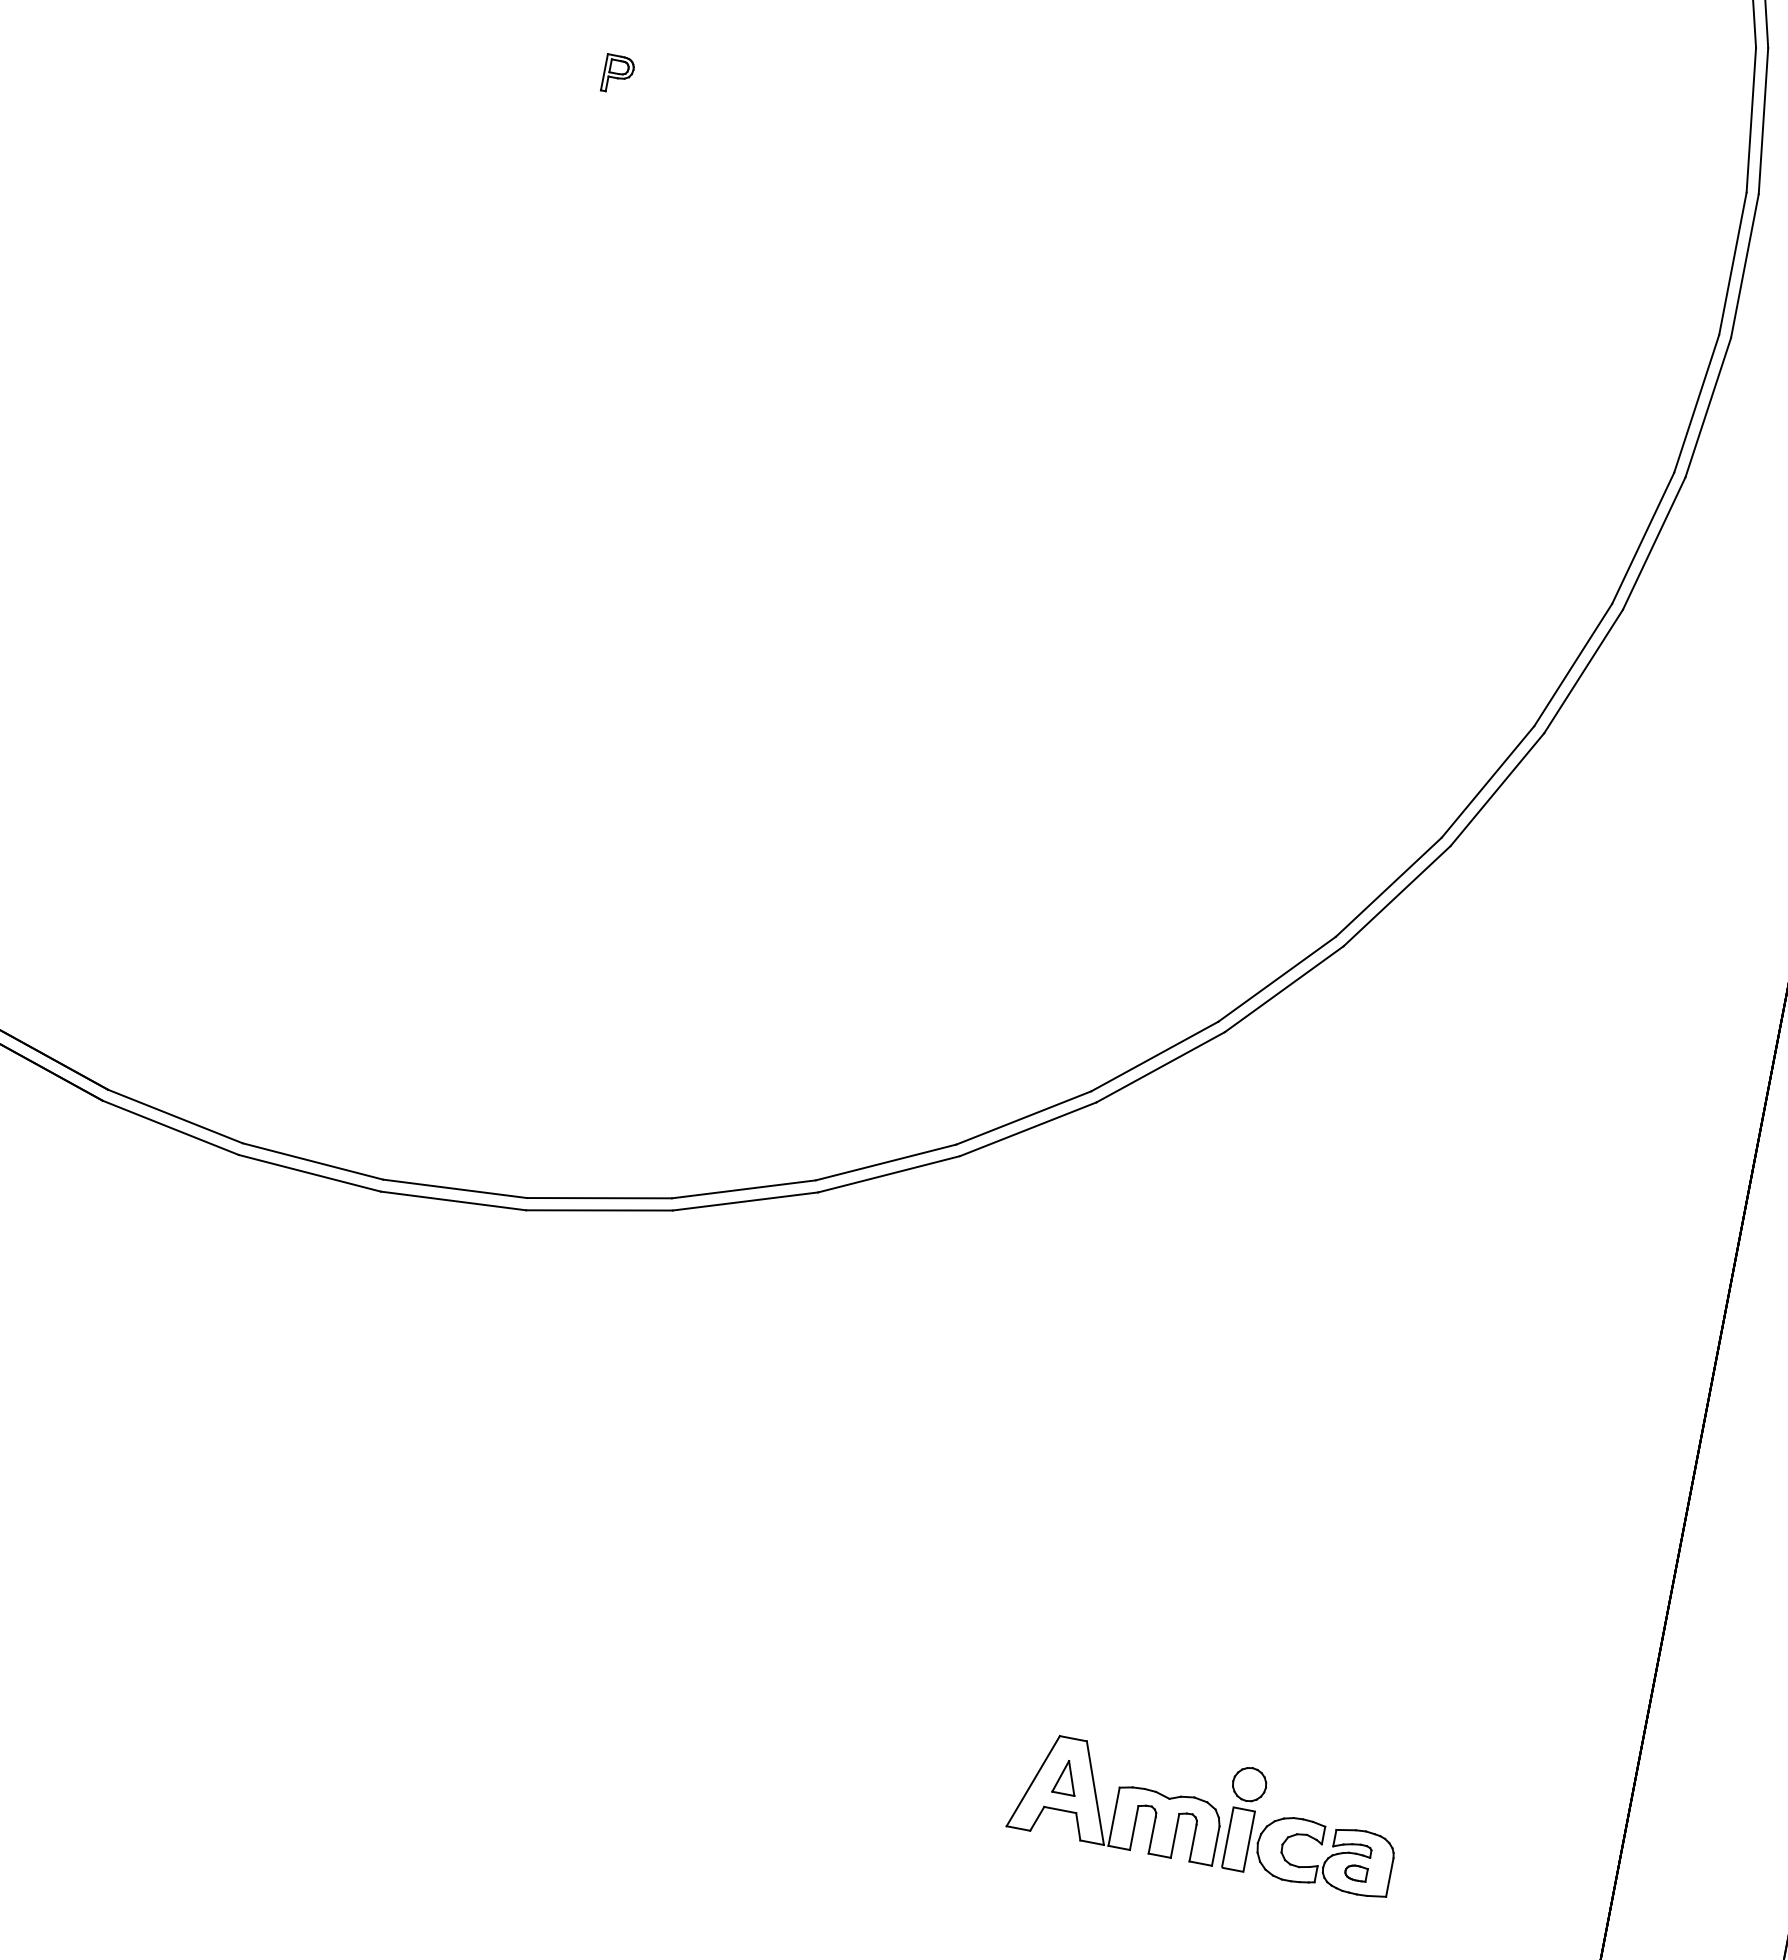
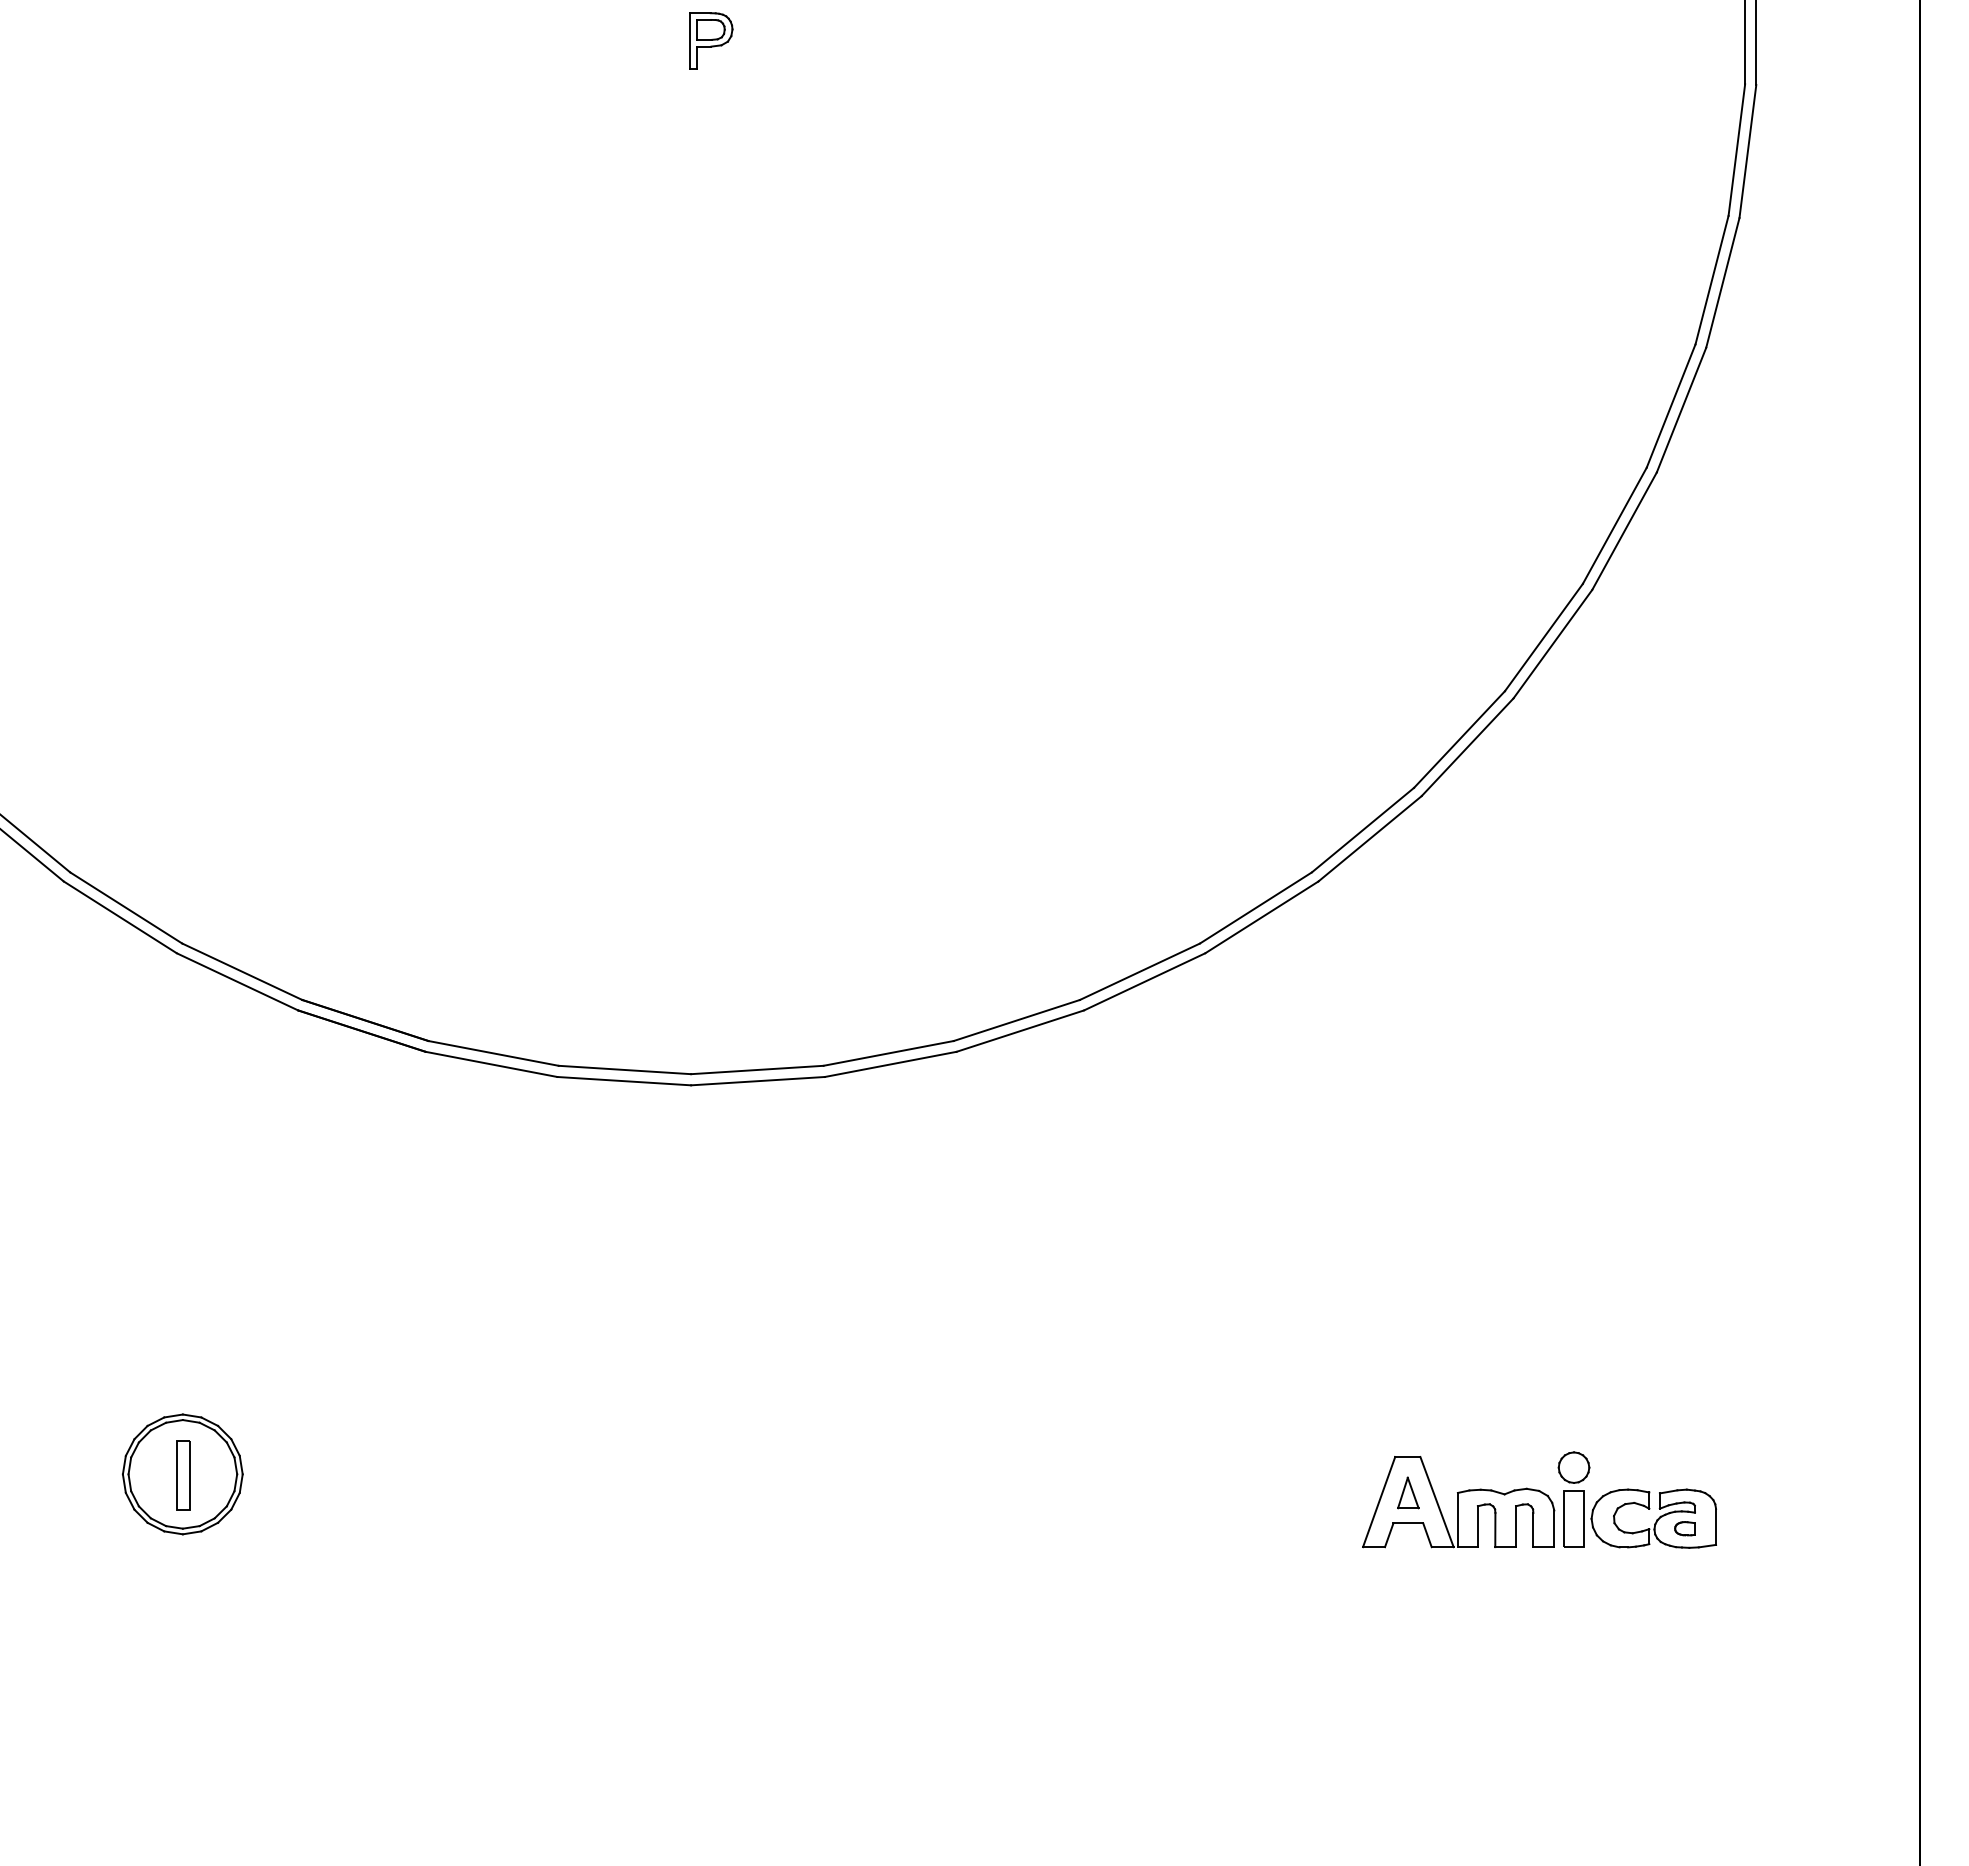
part: (618, 74) -> (711, 40), size x1.67

